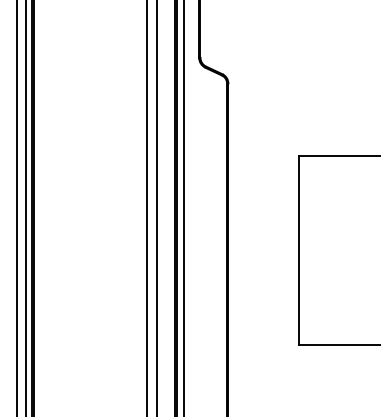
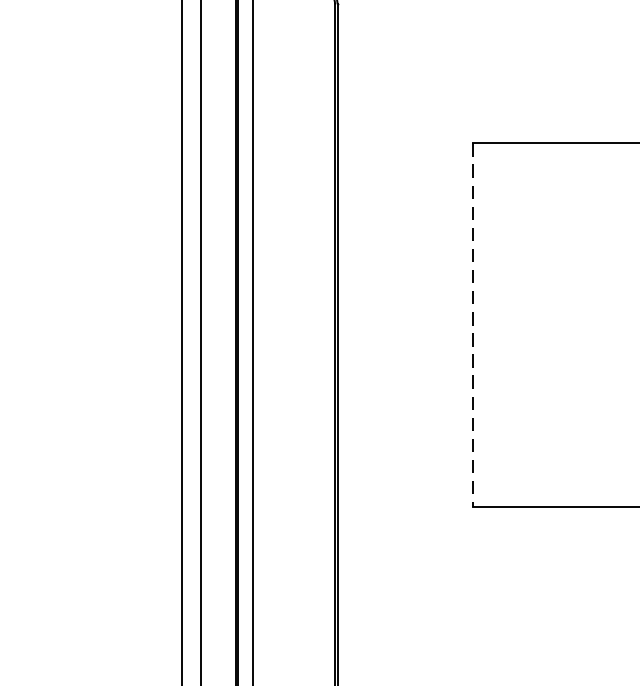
line: (298, 250) -> (472, 324), solid -> dashed

